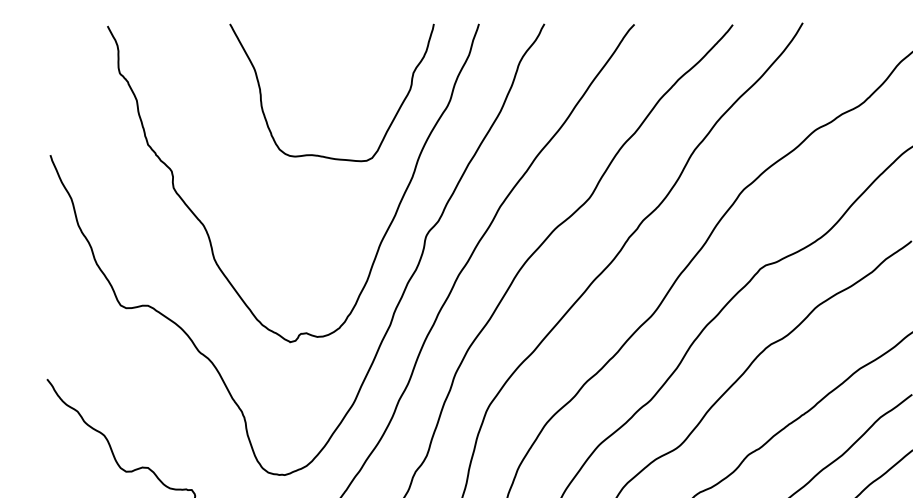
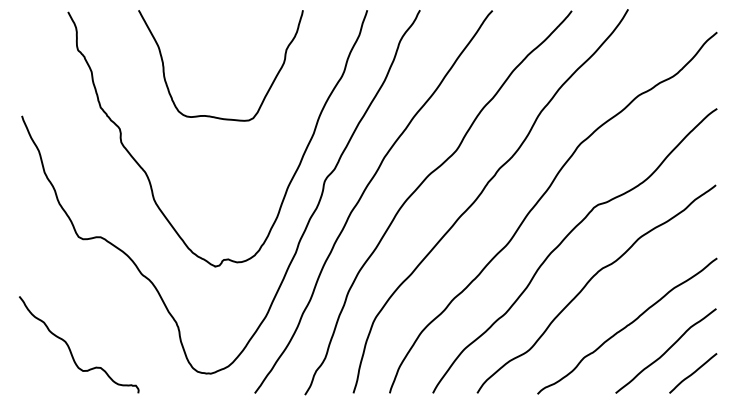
curve: (320, 154) -> (211, 115), moved

